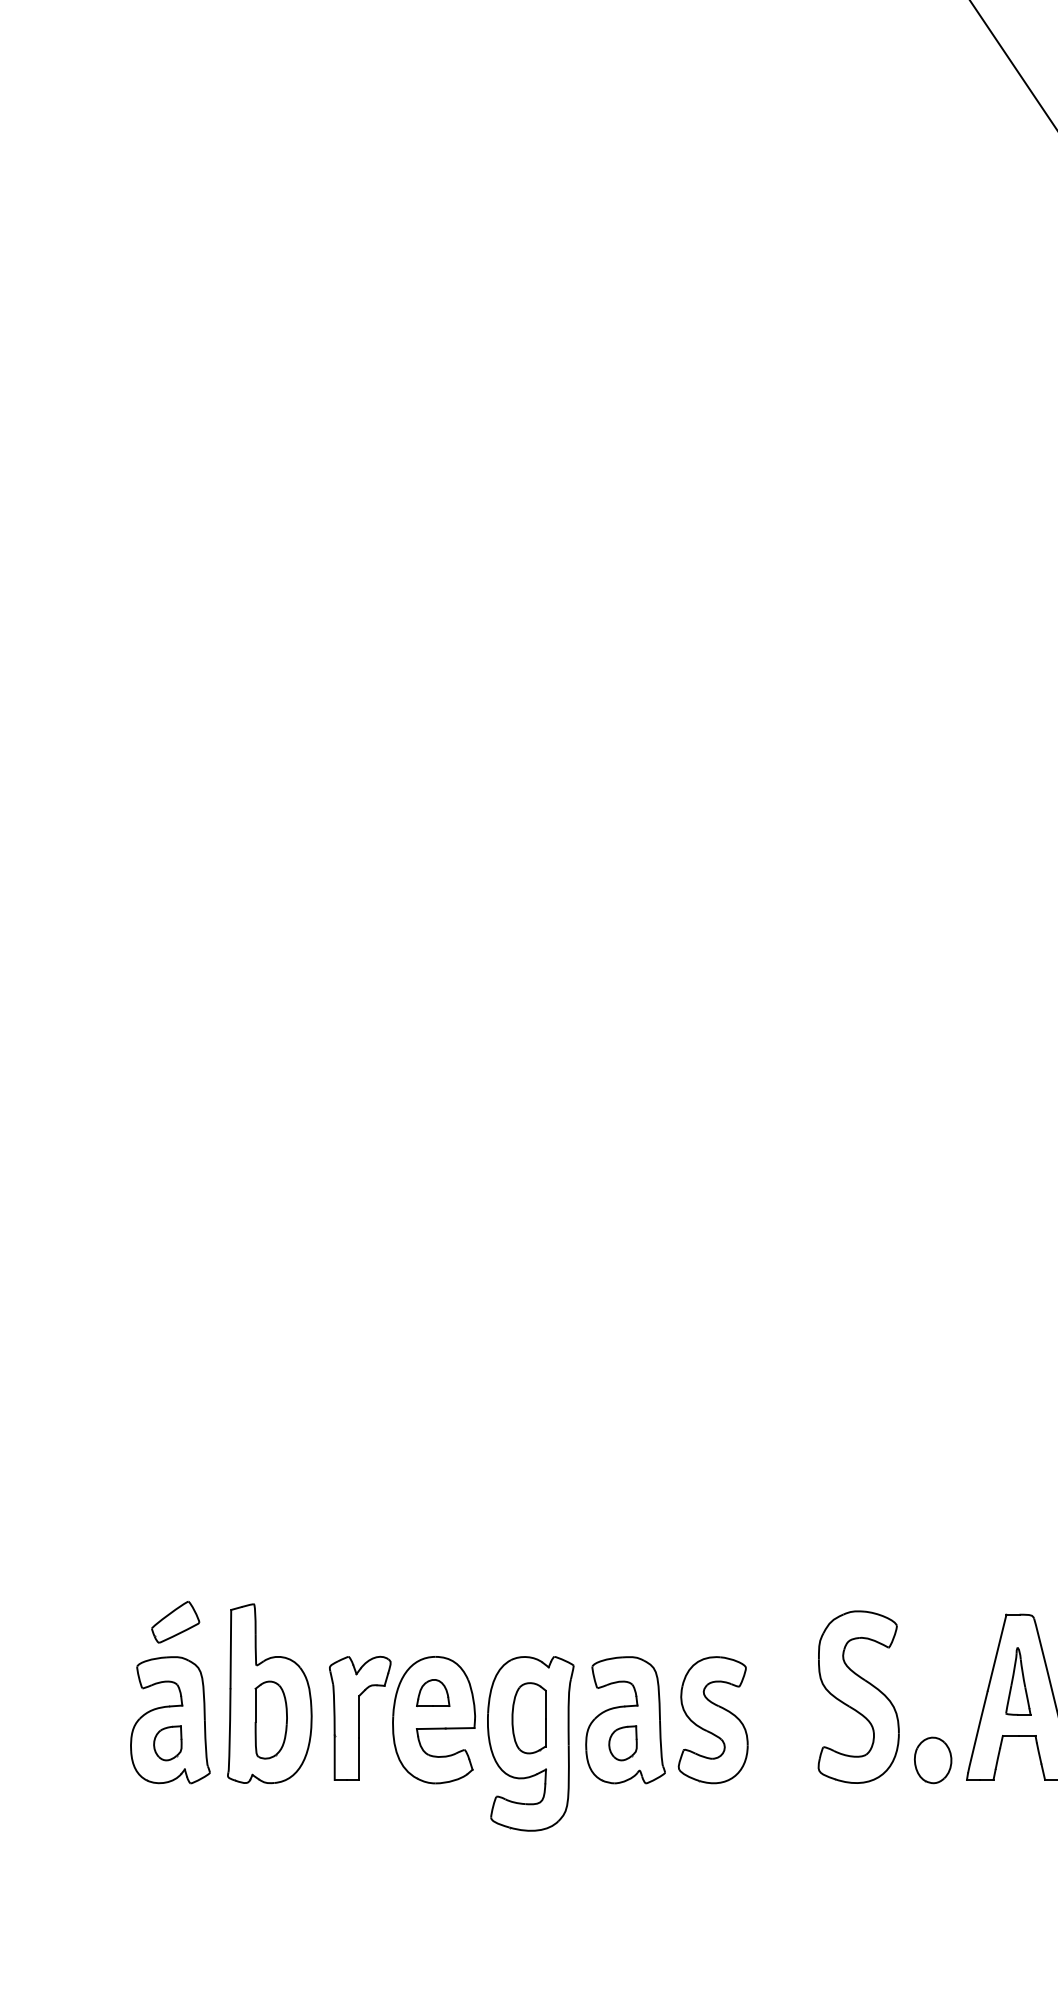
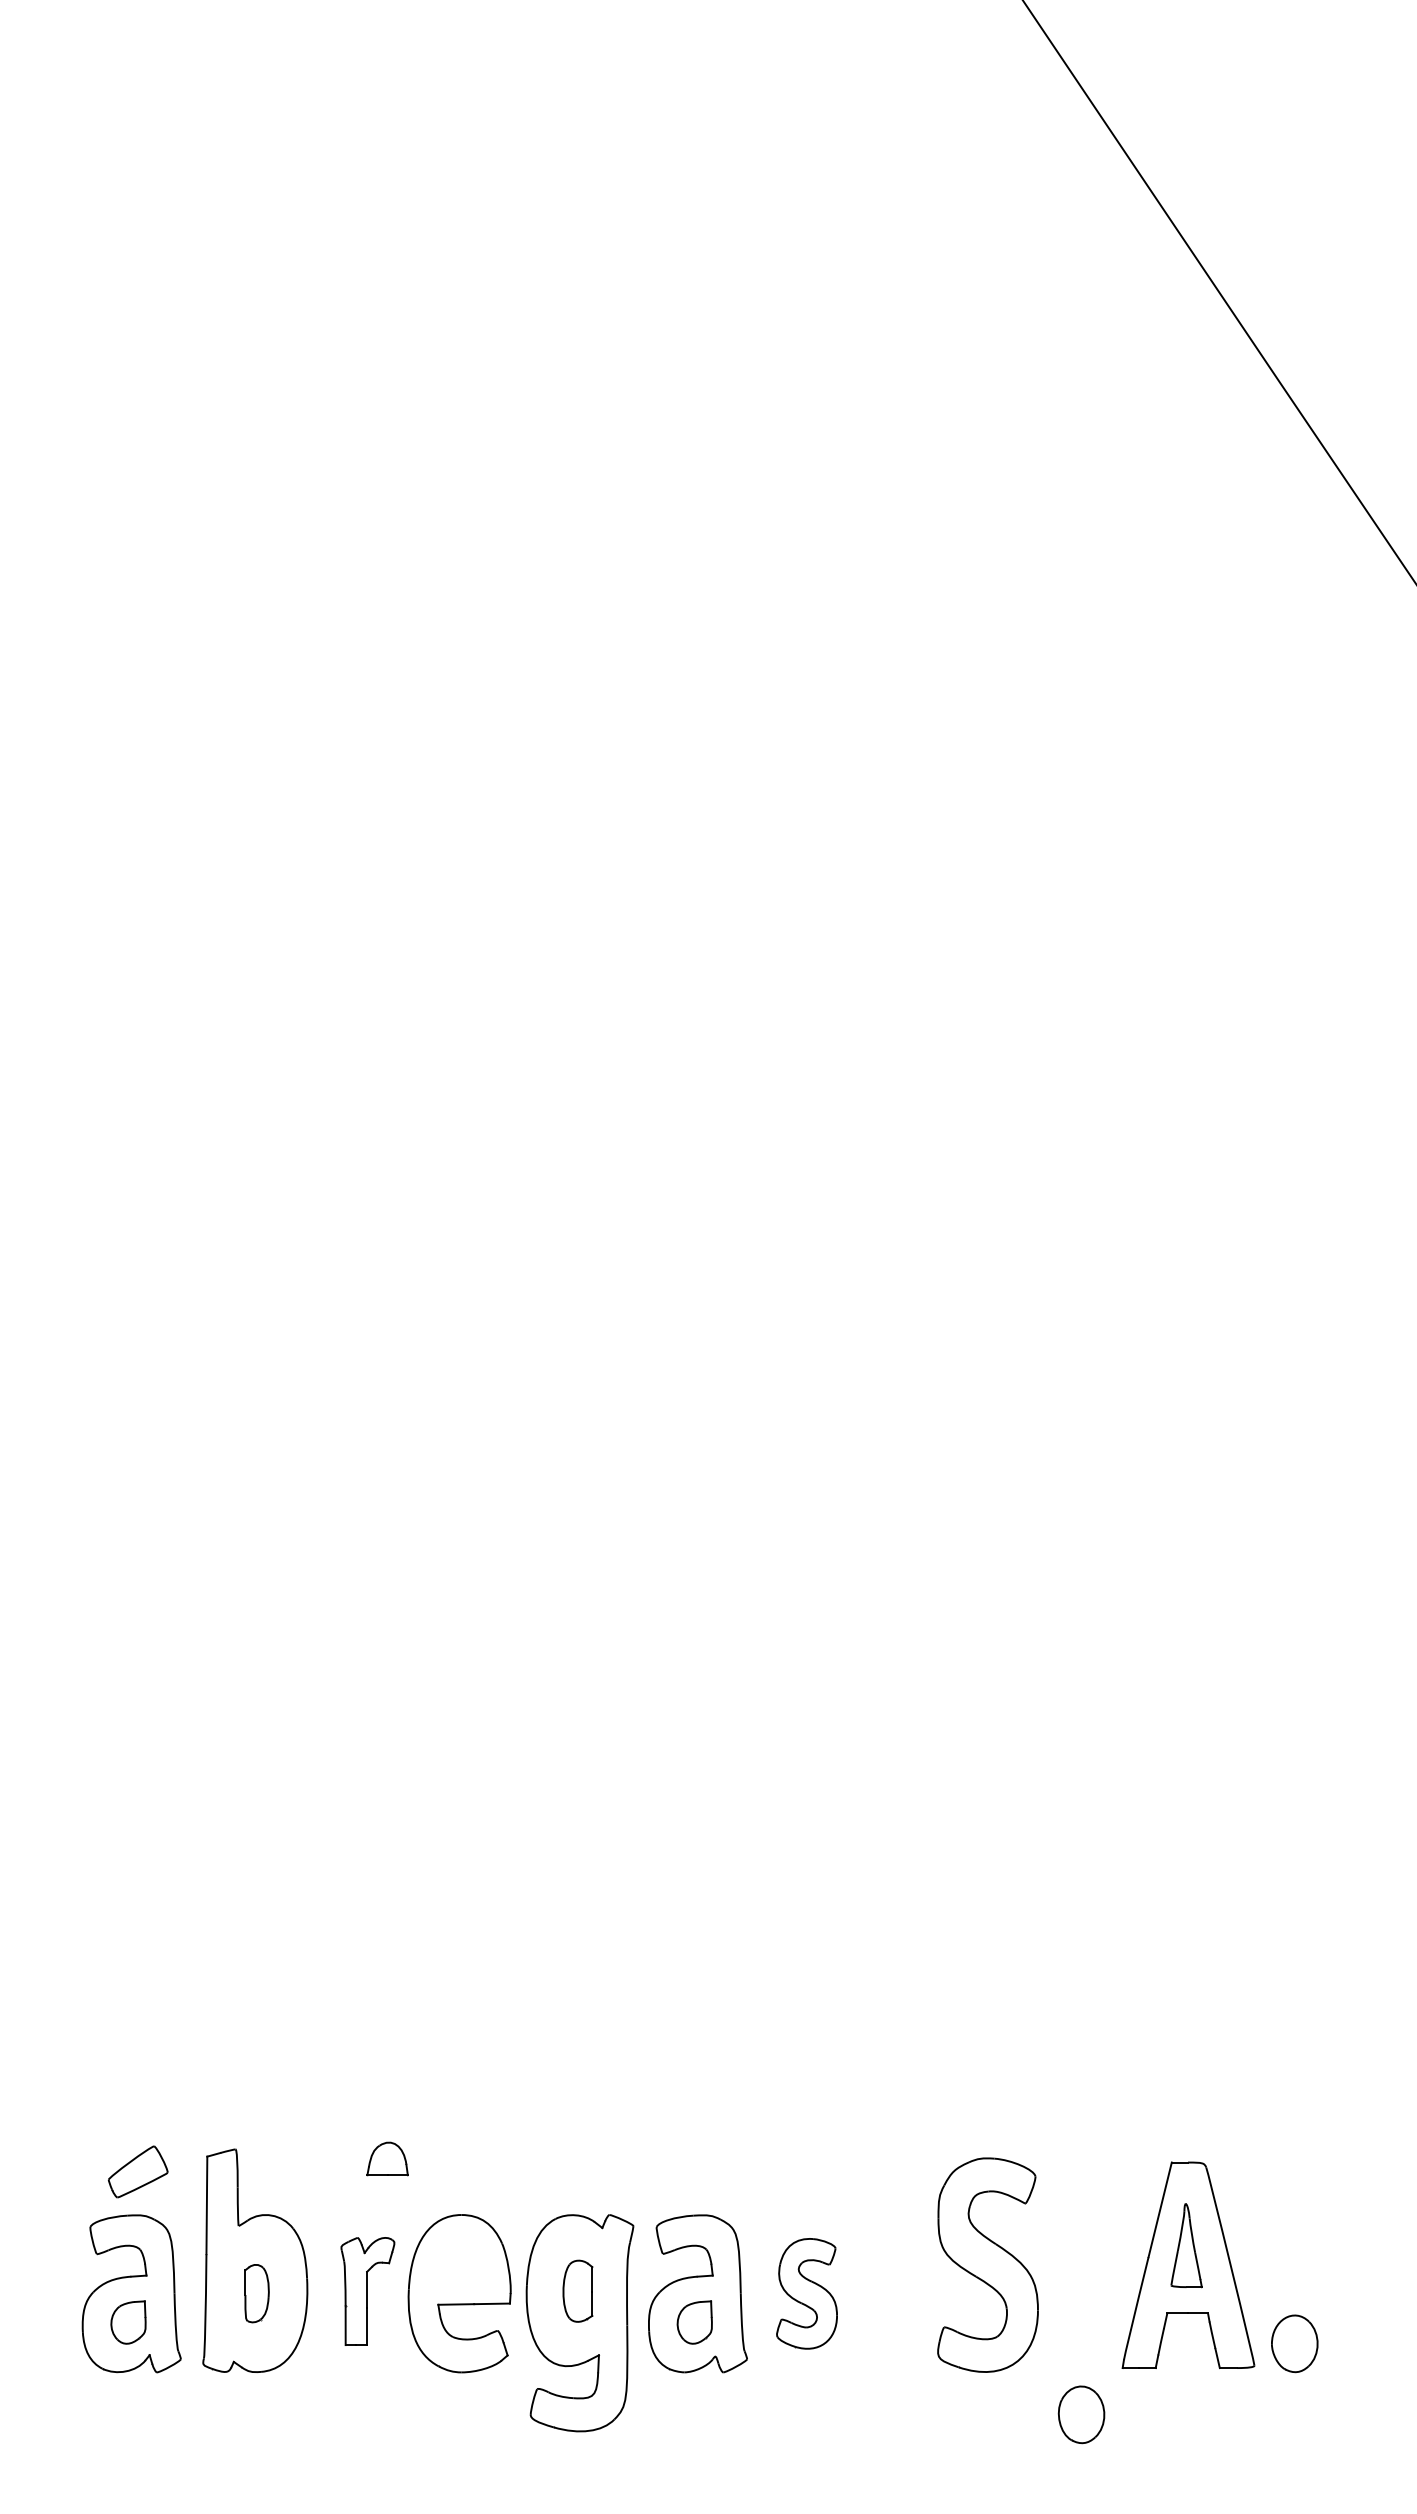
part: (433, 1692) -> (387, 2158), moved
part: (528, 1717) -> (577, 2290), size x0.7
part: (359, 1718) -> (367, 2291), size x0.7
part: (270, 1719) -> (256, 2293), size x0.6
part: (712, 1719) -> (806, 2293), size x0.7
part: (933, 1760) -> (1081, 2414), moved

